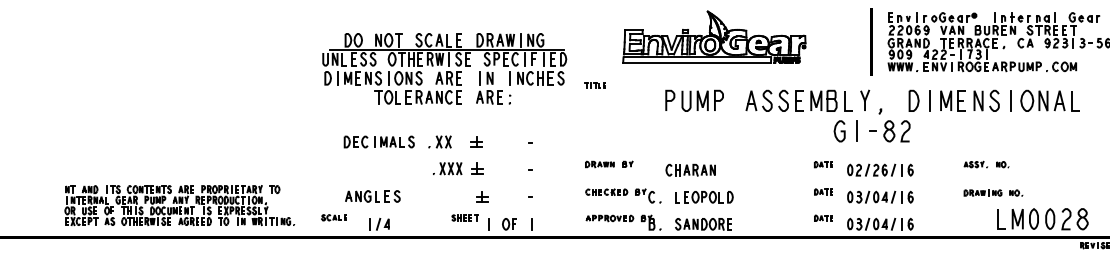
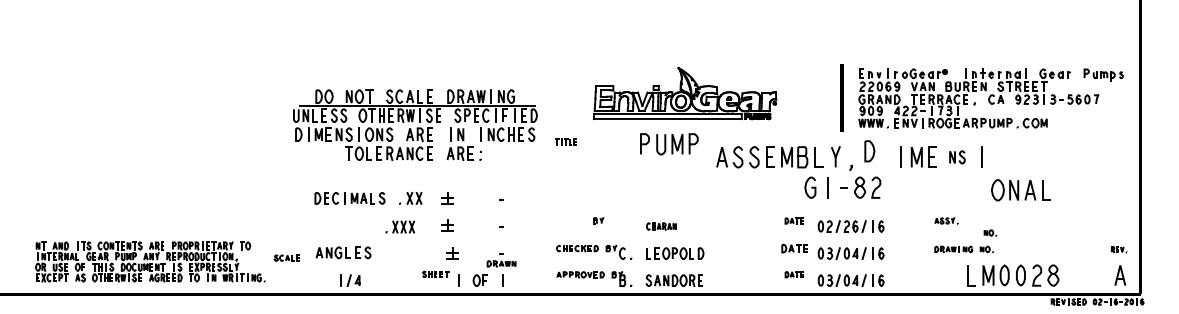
part: (694, 101) -> (669, 144), moved
part: (913, 101) -> (869, 151), moved
part: (986, 101) -> (957, 157), size x0.6
part: (1049, 101) -> (1020, 190), moved
part: (599, 164) -> (501, 263), moved
part: (1002, 164) -> (990, 232), moved
part: (446, 168) -> (399, 226), moved
part: (690, 170) -> (661, 226), size x0.6
part: (822, 191) -> (793, 247), size x1.4
part: (333, 217) -> (286, 257), moved

